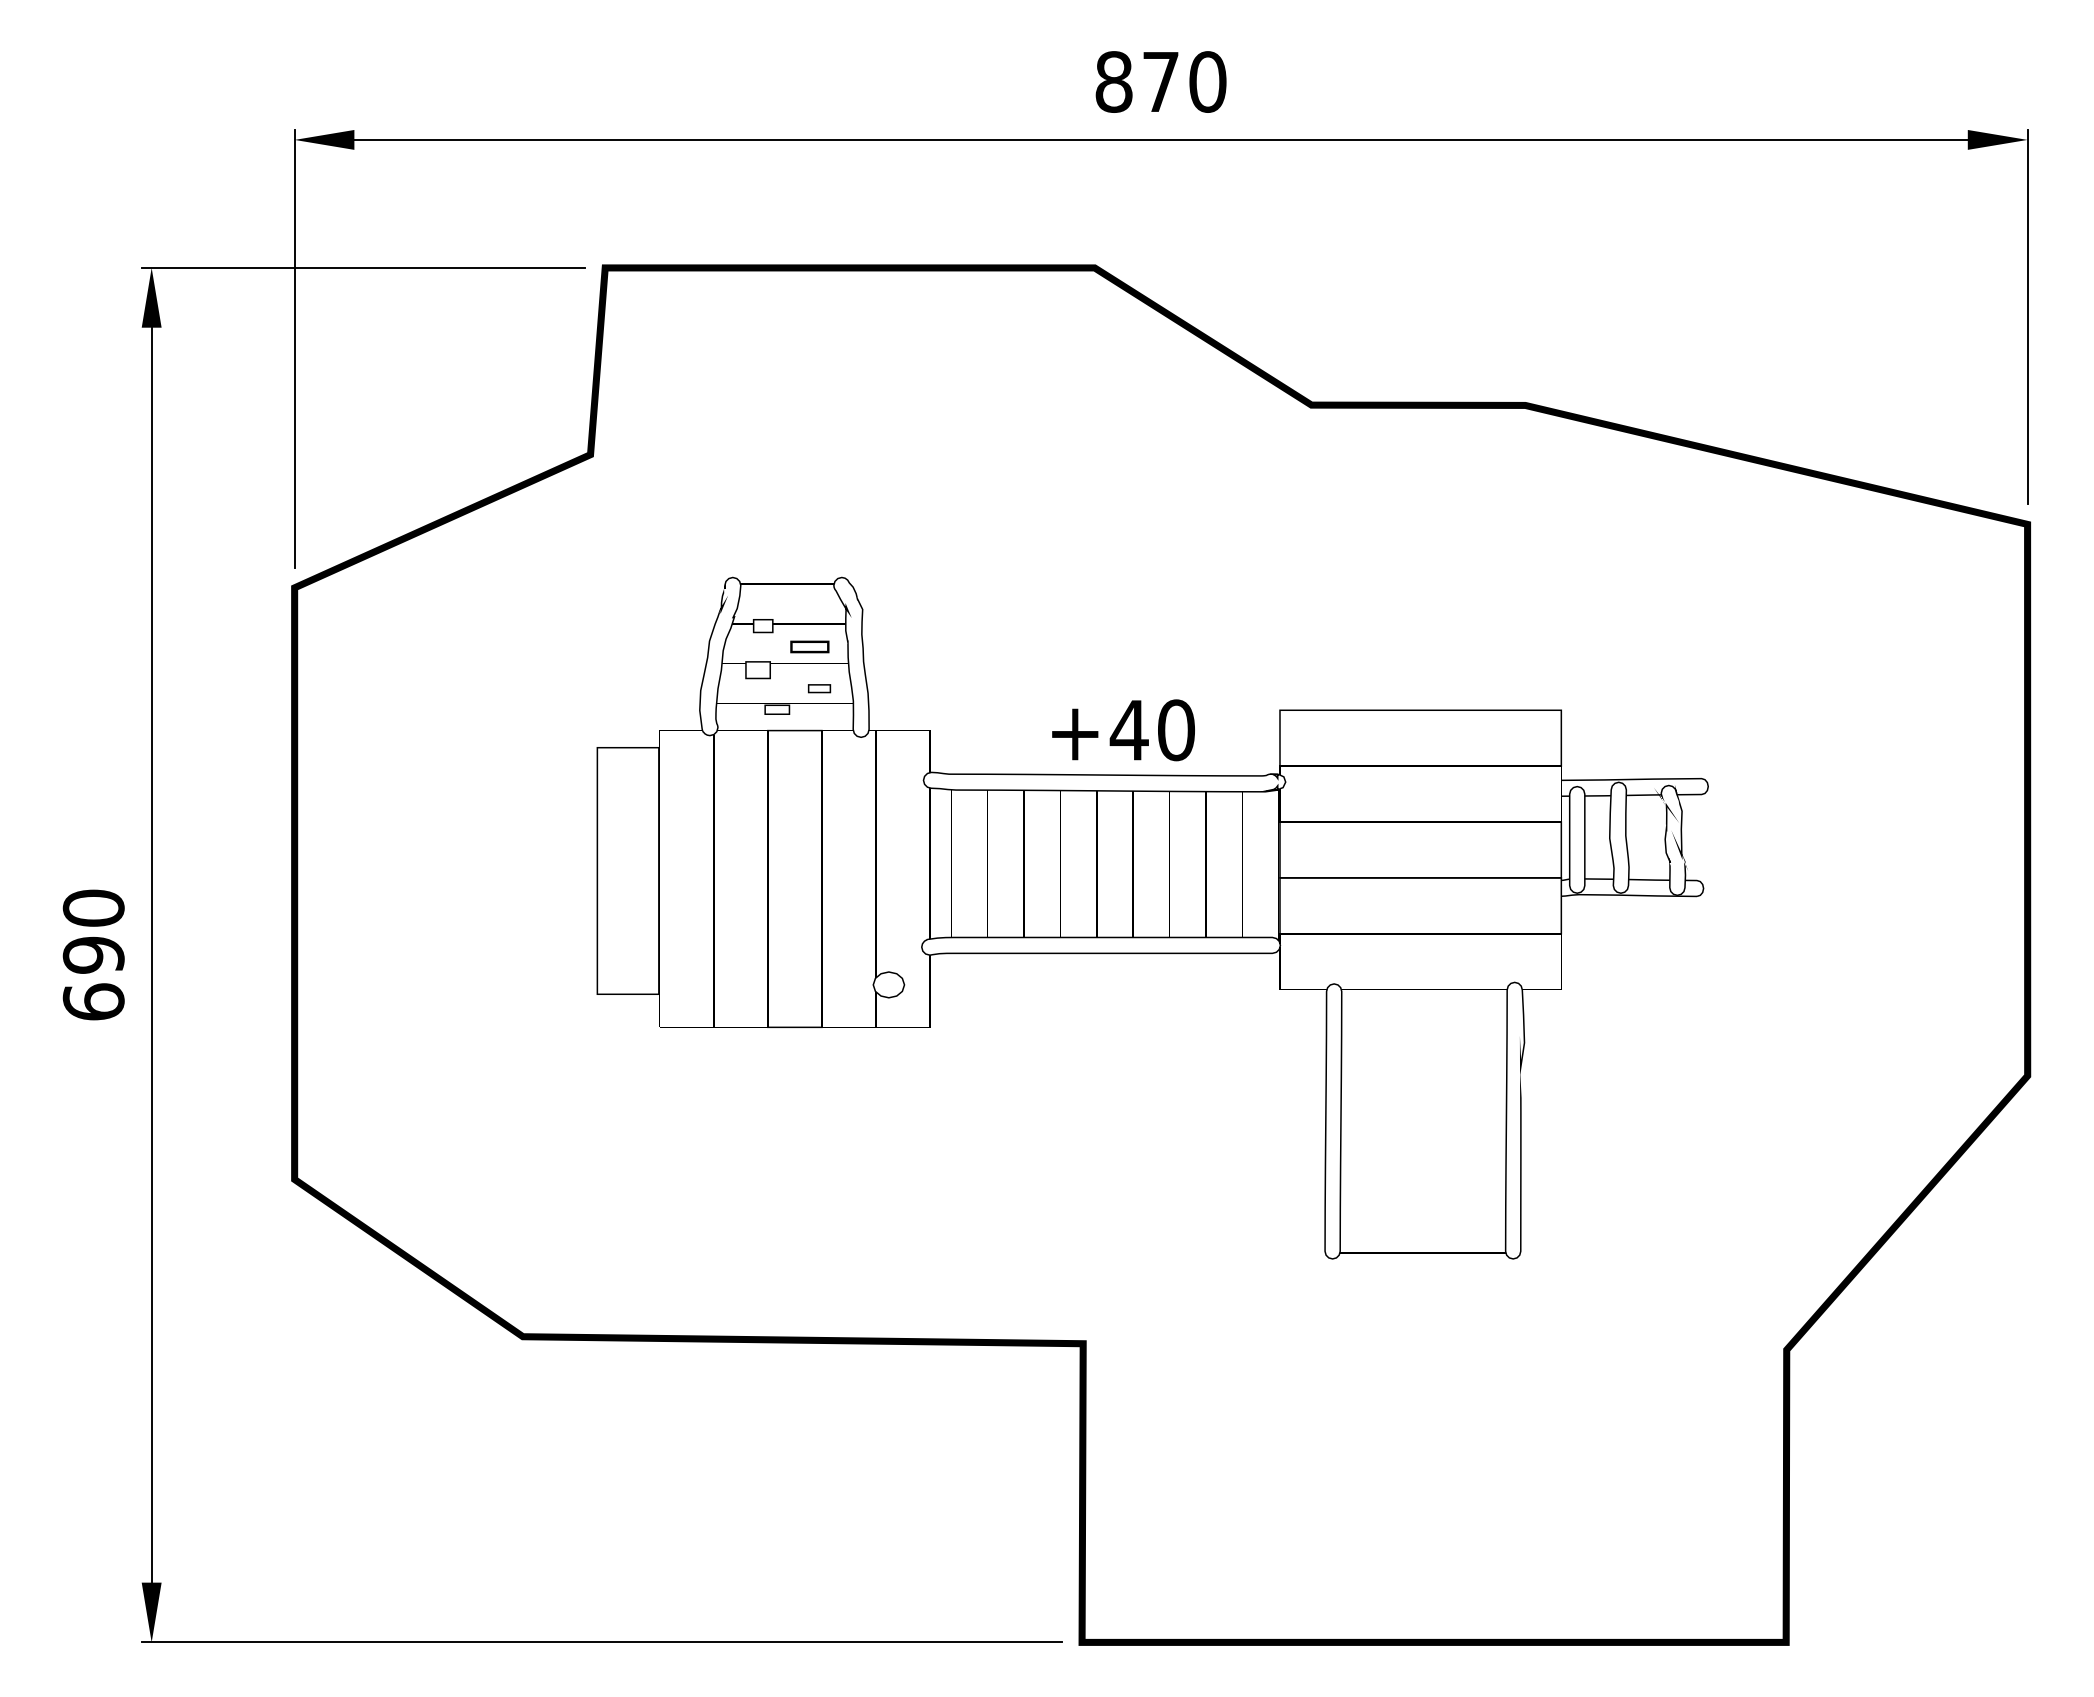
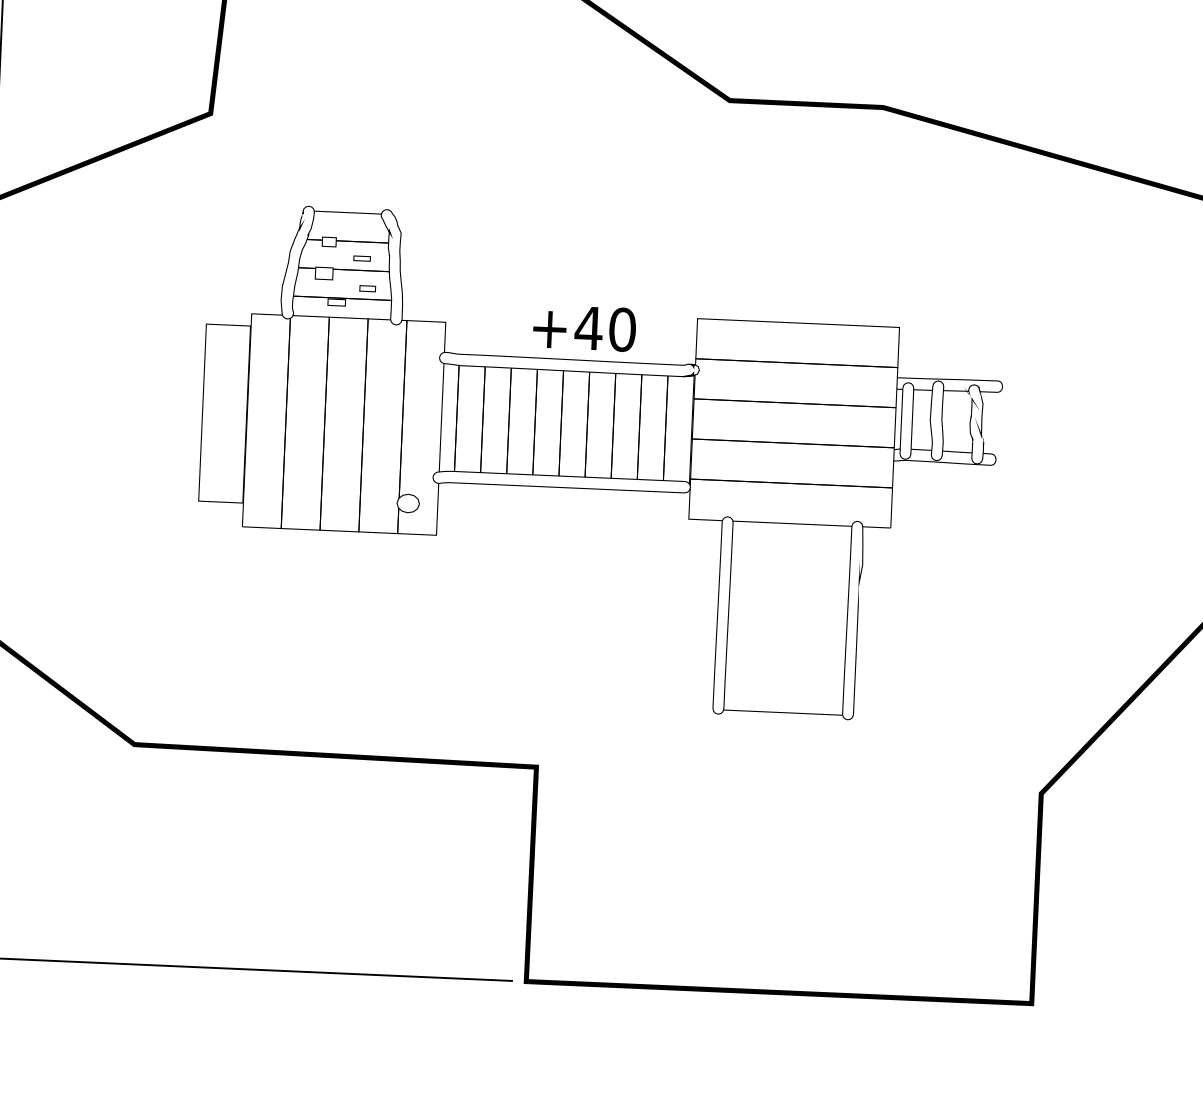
part: (809, 647) -> (361, 258), size x0.62

